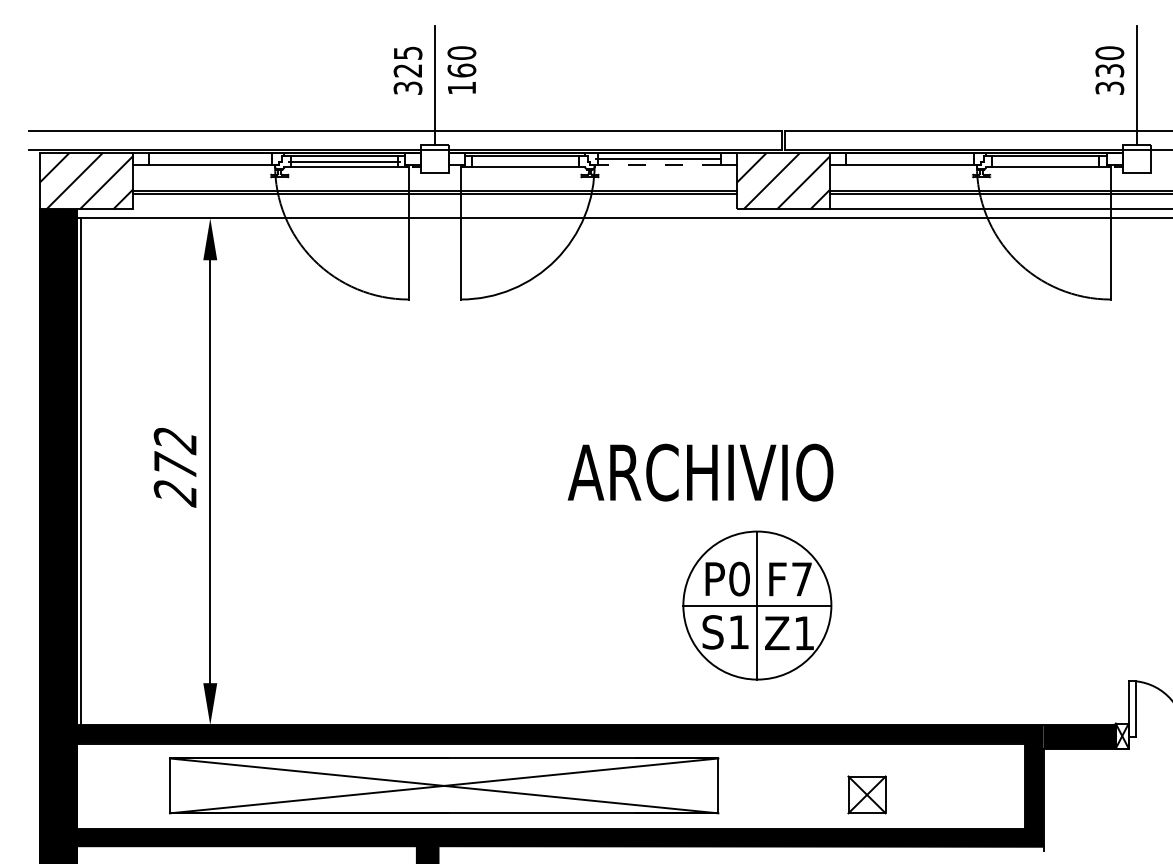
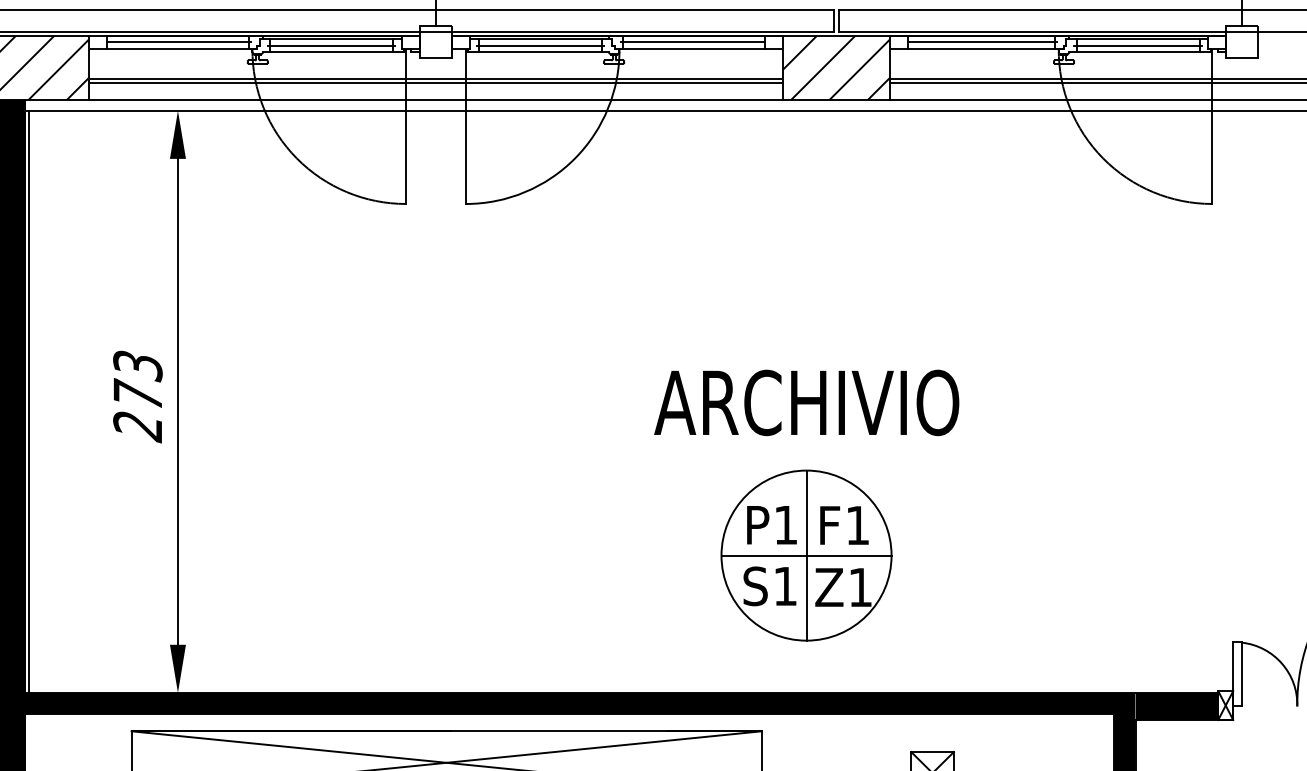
line: (210, 158) -> (178, 41), added
line: (910, 158) -> (982, 41), added
line: (525, 161) -> (540, 45), added
line: (1045, 161) -> (1137, 45), added
line: (656, 164) -> (690, 48), dashed -> solid
line: (434, 209) -> (435, 100), added
text: (175, 441) -> (138, 367), 272 -> 273
text: (700, 472) -> (806, 402), moved
text: (739, 578) -> (785, 524), P0 -> P1
text: (801, 579) -> (857, 525), F7 -> F1

